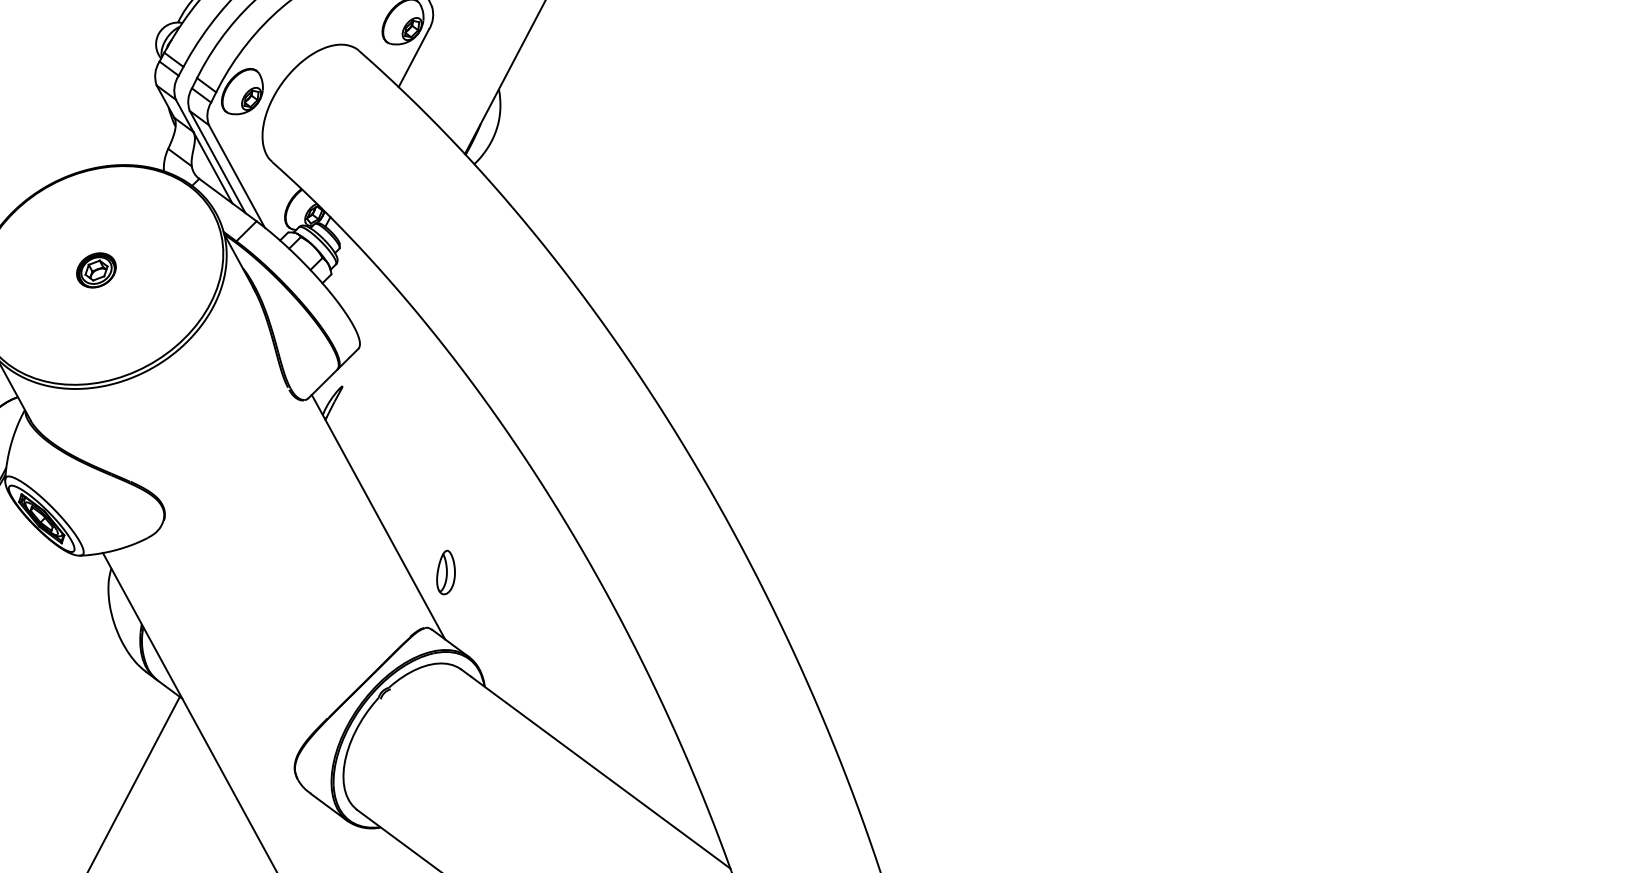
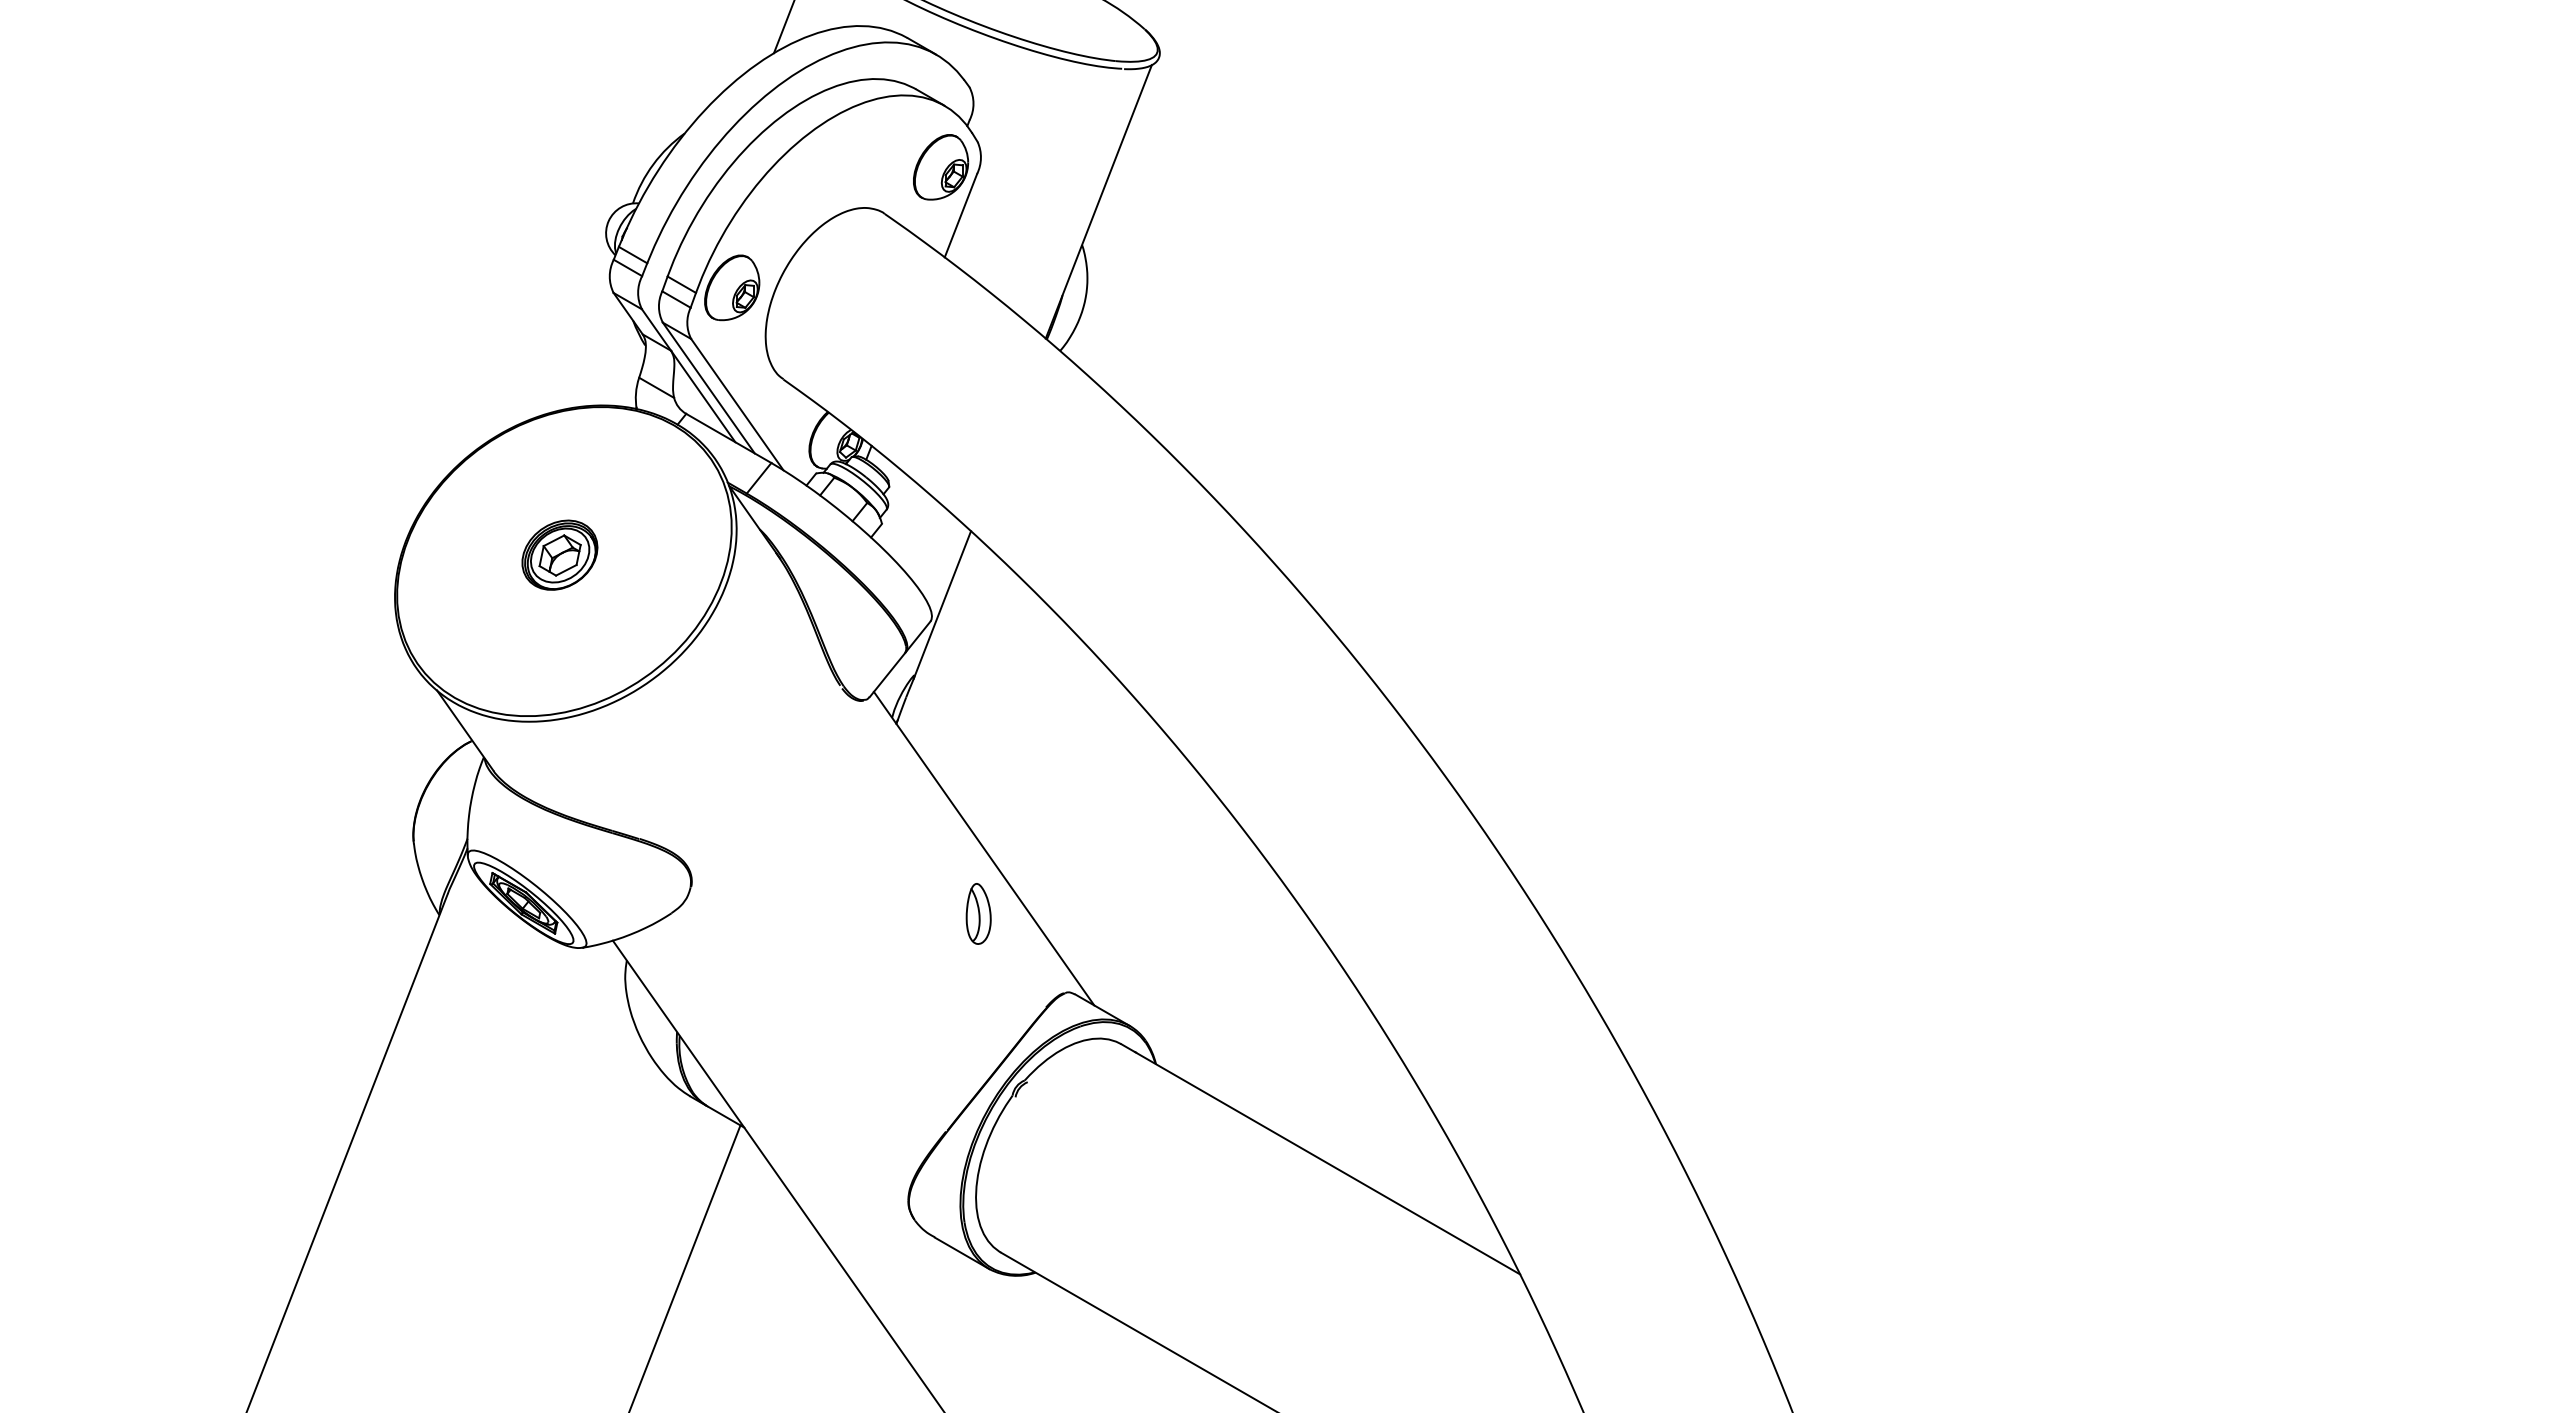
part: (96, 269) -> (559, 554), size x1.43
line: (368, 337) -> (942, 604), added
part: (446, 572) -> (978, 913), moved

